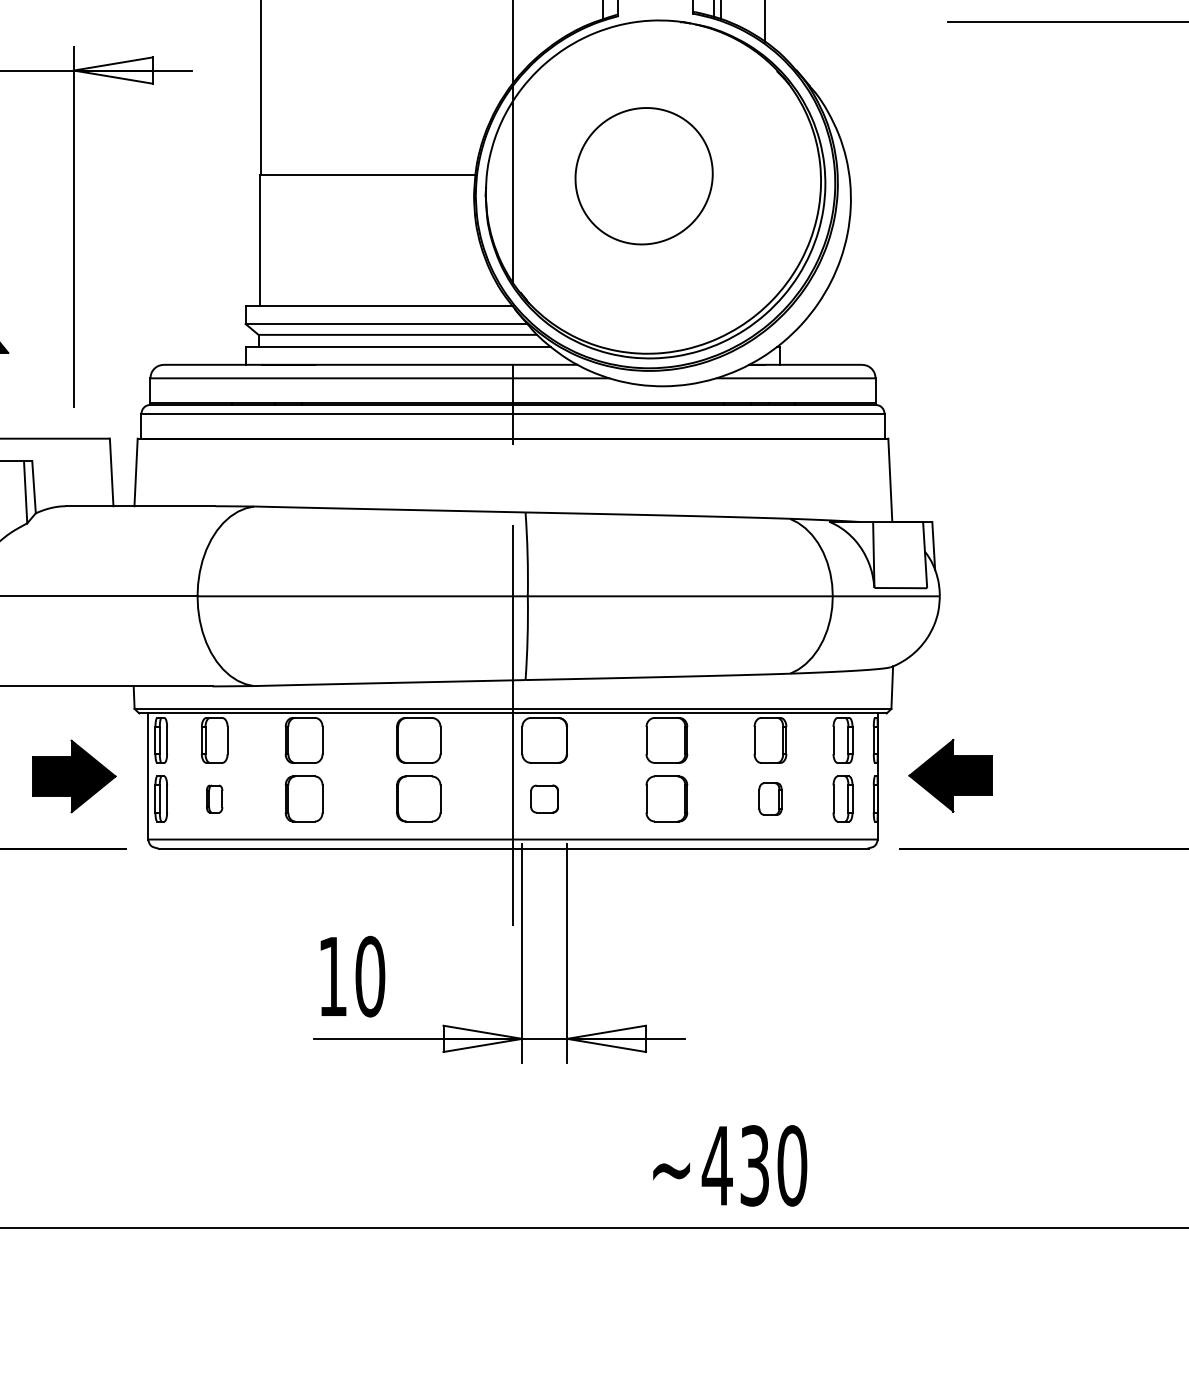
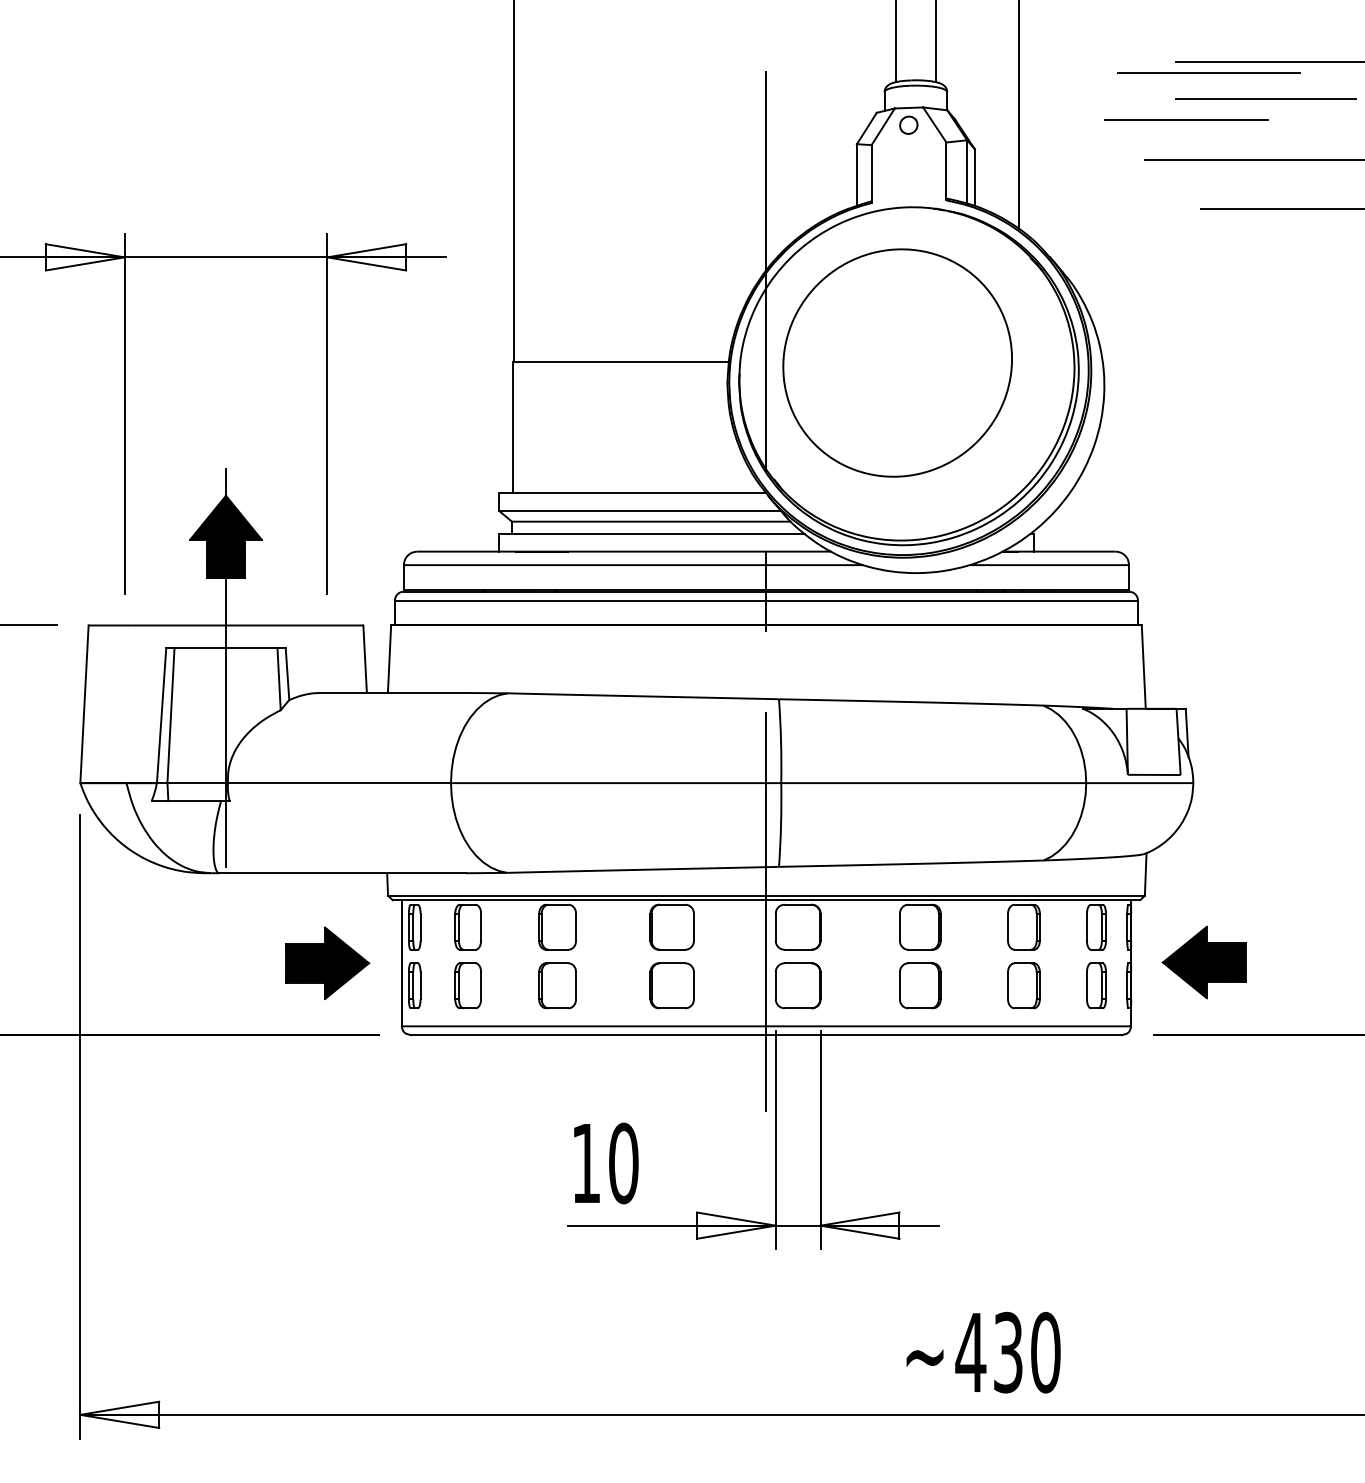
part: (644, 175) -> (897, 362), size x1.67
part: (214, 798) -> (467, 985), size x1.67
part: (544, 798) -> (797, 985), size x1.67
part: (770, 798) -> (1023, 985), size x1.43

